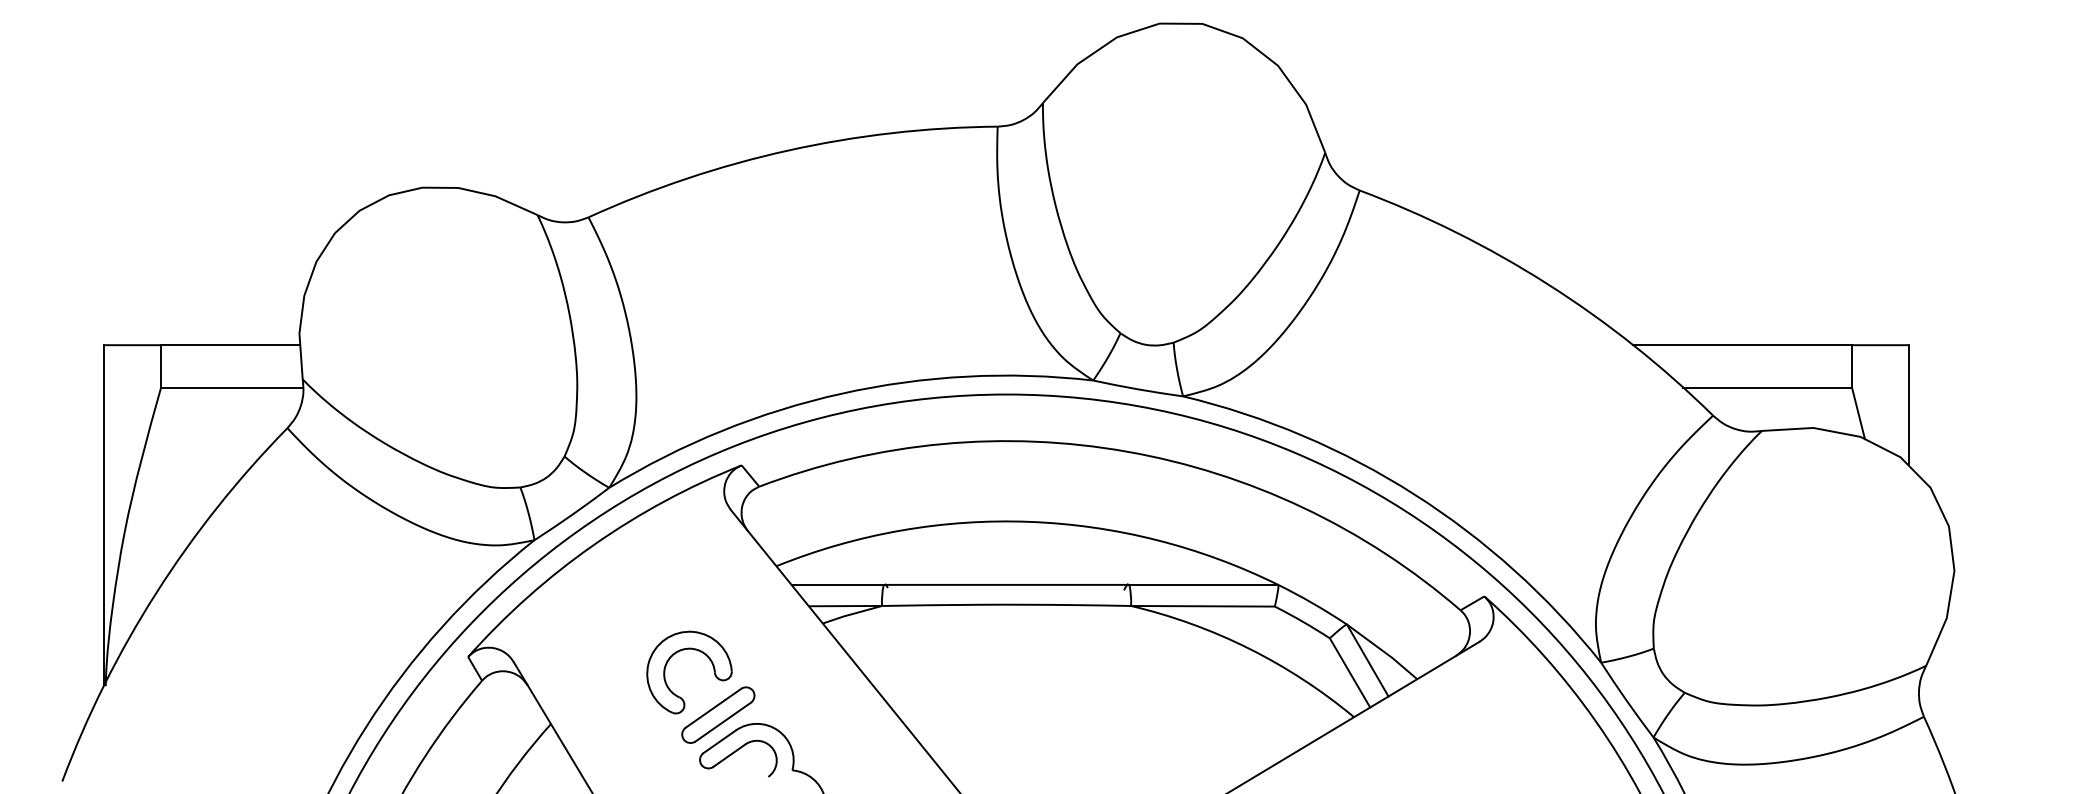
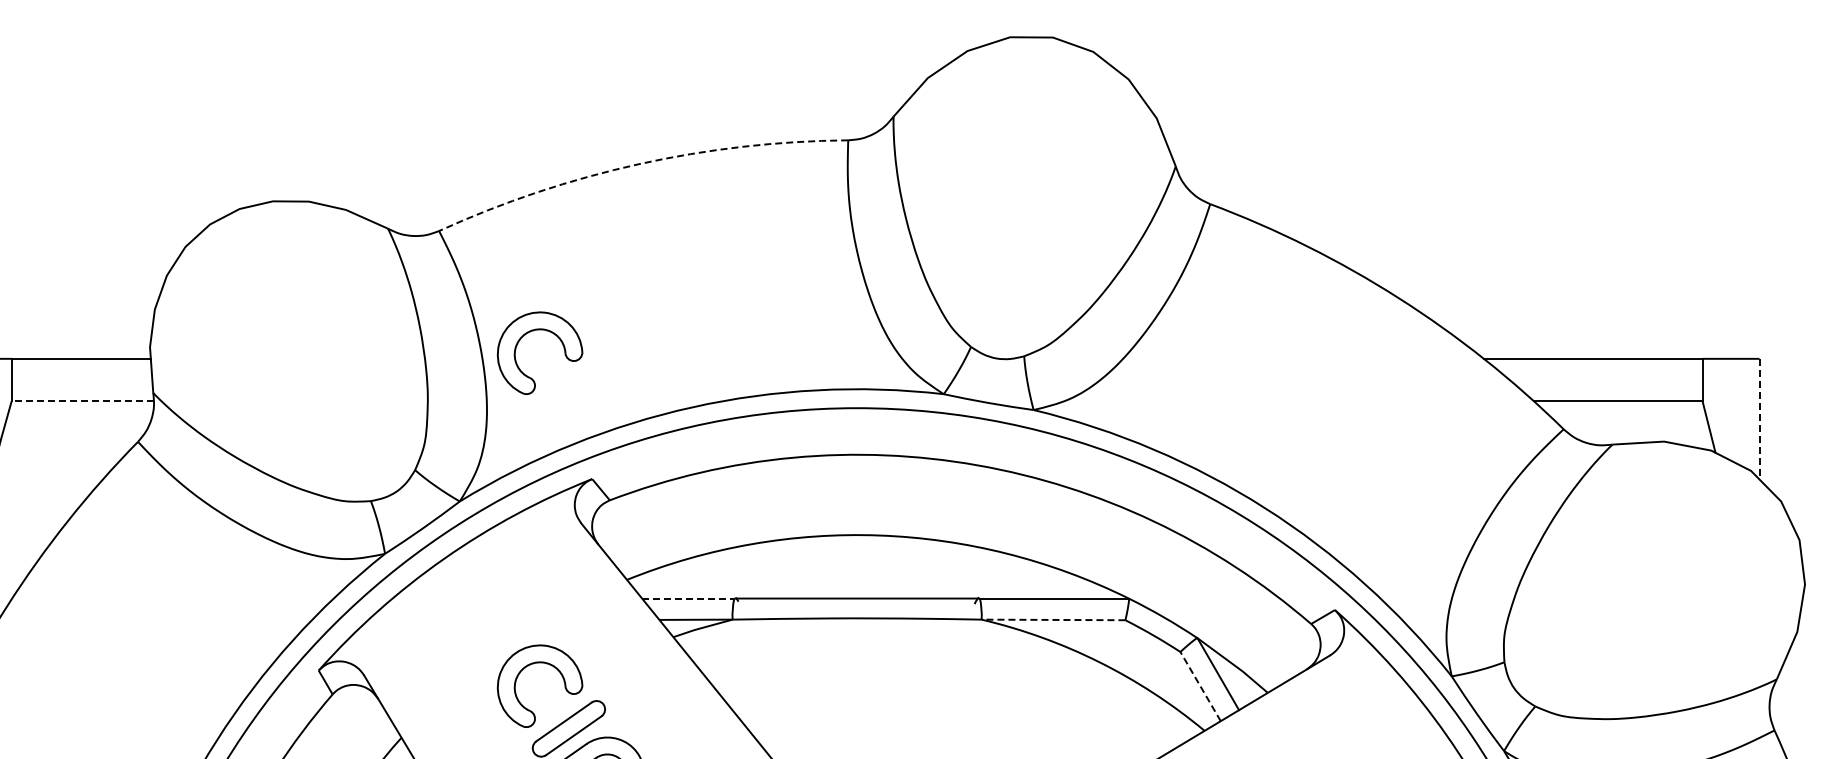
arc: (788, 150) -> (639, 164), solid -> dashed
part: (684, 317) -> (535, 331), added
line: (231, 387) -> (82, 401), solid -> dashed
line: (1908, 404) -> (1759, 418), solid -> dashed
line: (838, 584) -> (689, 598), solid -> dashed
line: (1202, 606) -> (1053, 620), solid -> dashed
line: (1349, 672) -> (1200, 686), solid -> dashed

